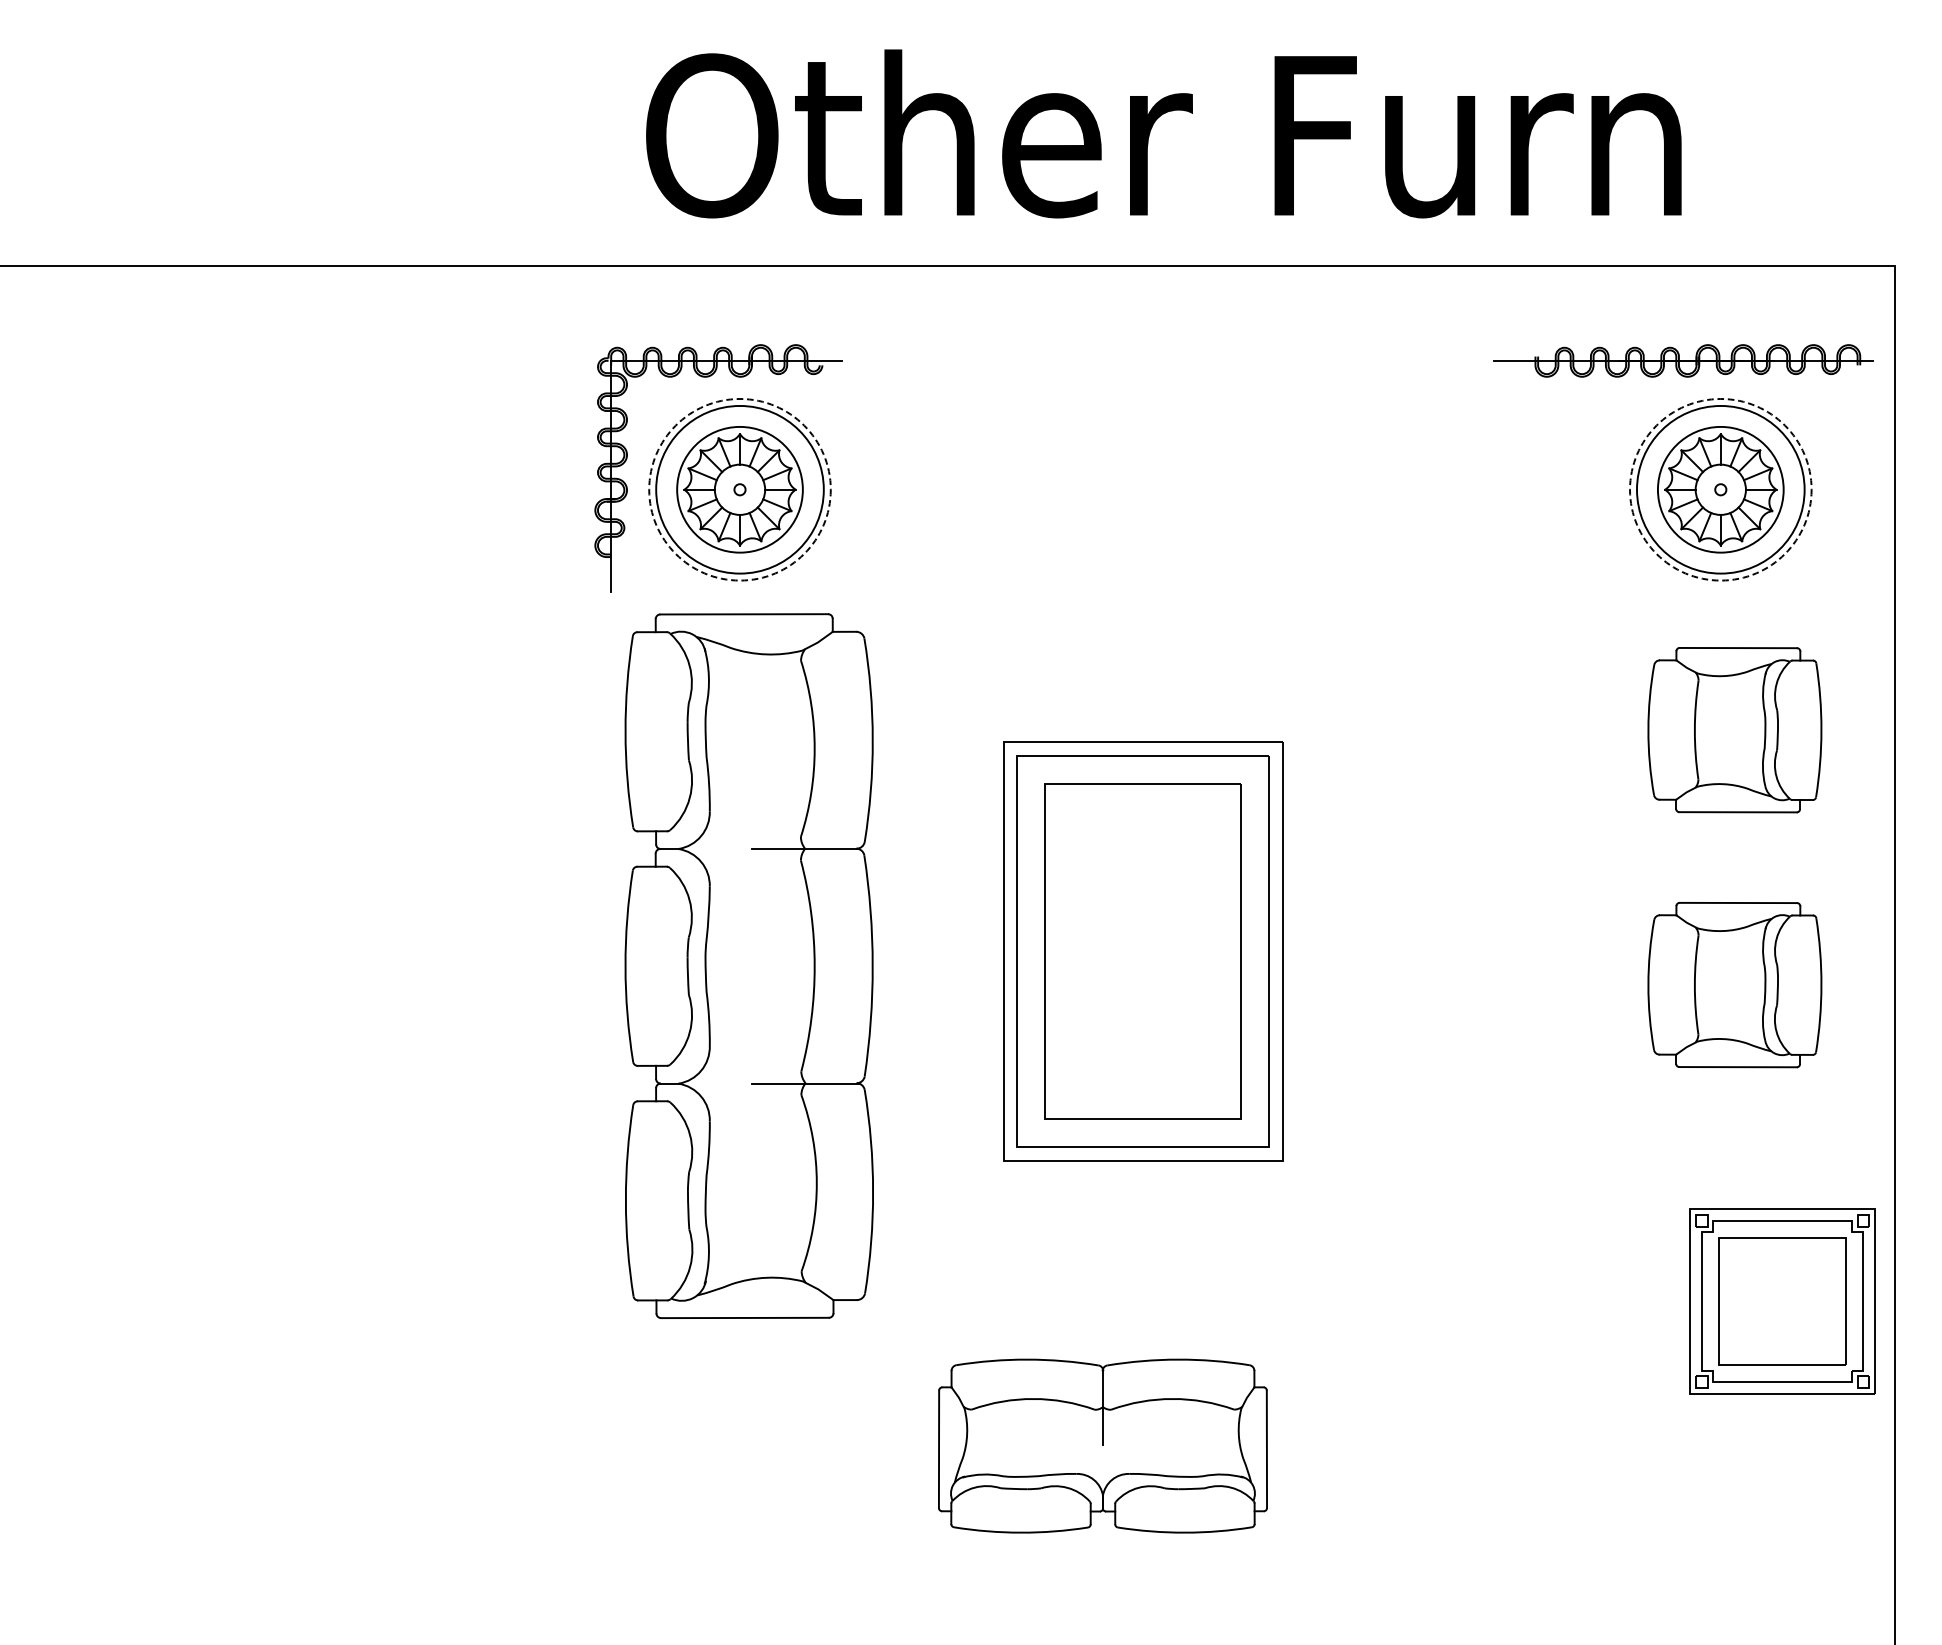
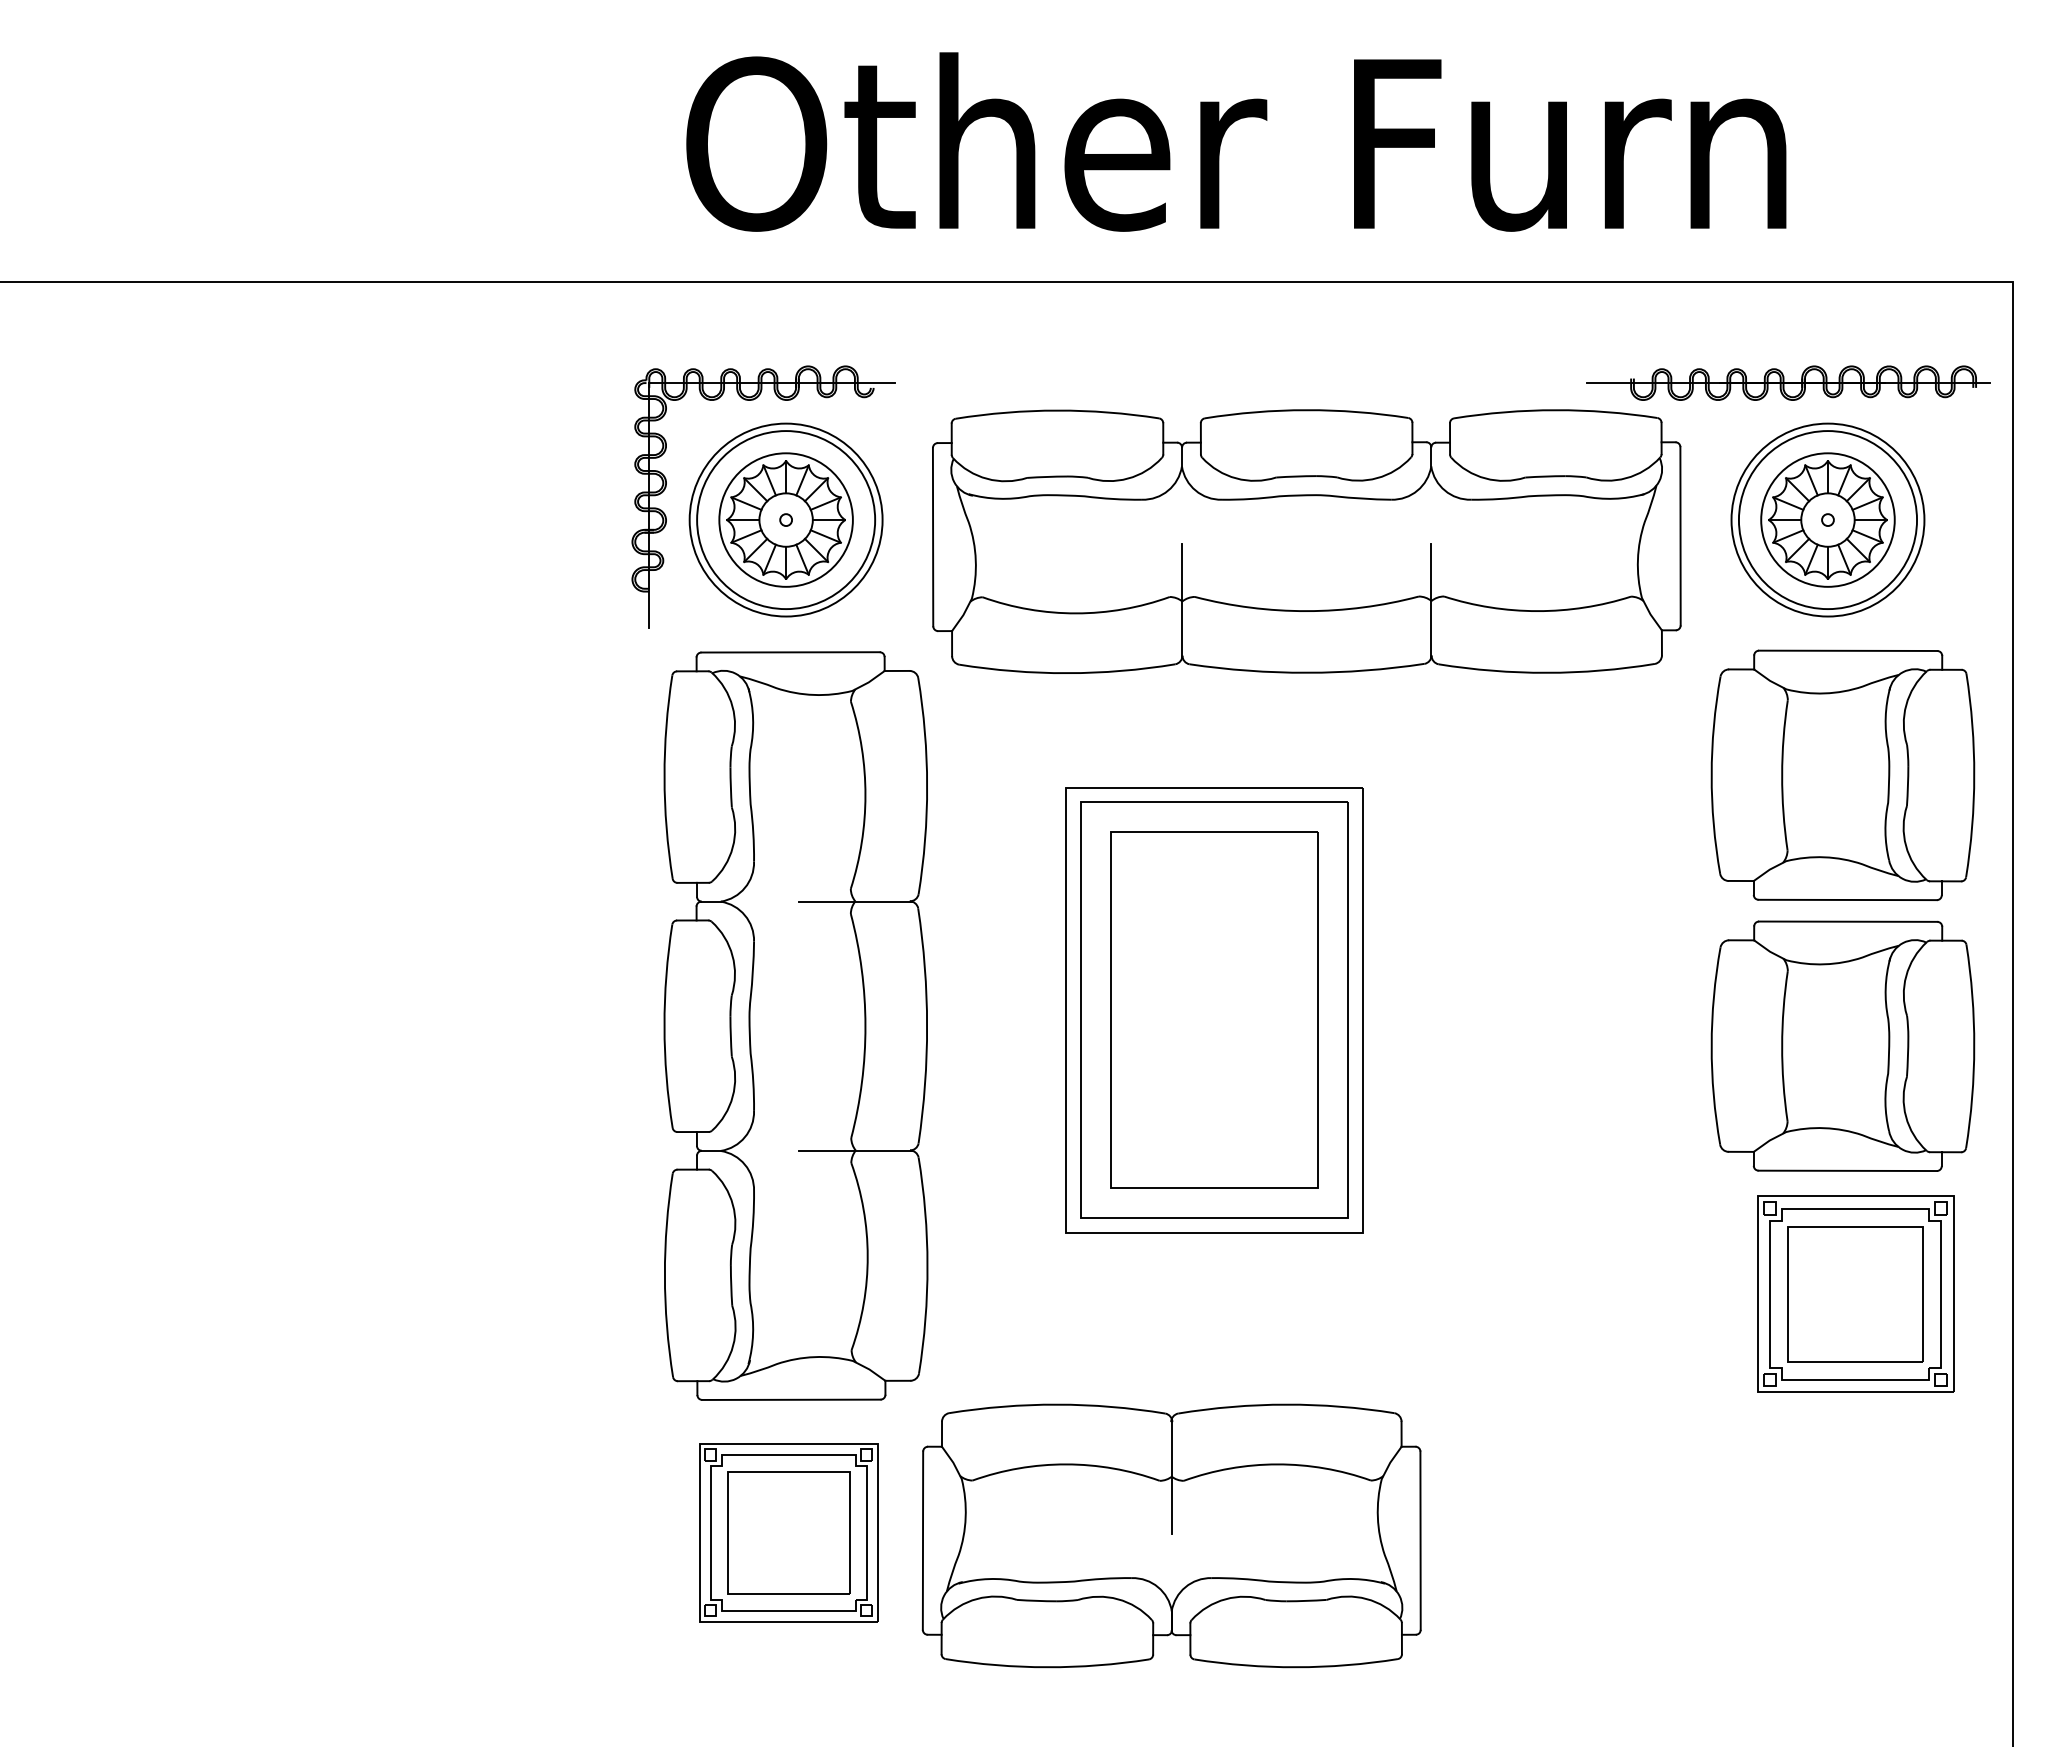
circle: (739, 489) -> (785, 519), dashed -> solid
circle: (1720, 489) -> (1827, 519), dashed -> solid
part: (1229, 509) -> (1306, 541), added
part: (1734, 730) -> (1842, 775), size x1.43
part: (1734, 984) -> (1842, 1045), size x1.43
part: (1782, 1300) -> (1855, 1293), moved
part: (742, 1442) -> (788, 1532), added
part: (1102, 1445) -> (1171, 1535), size x1.43

